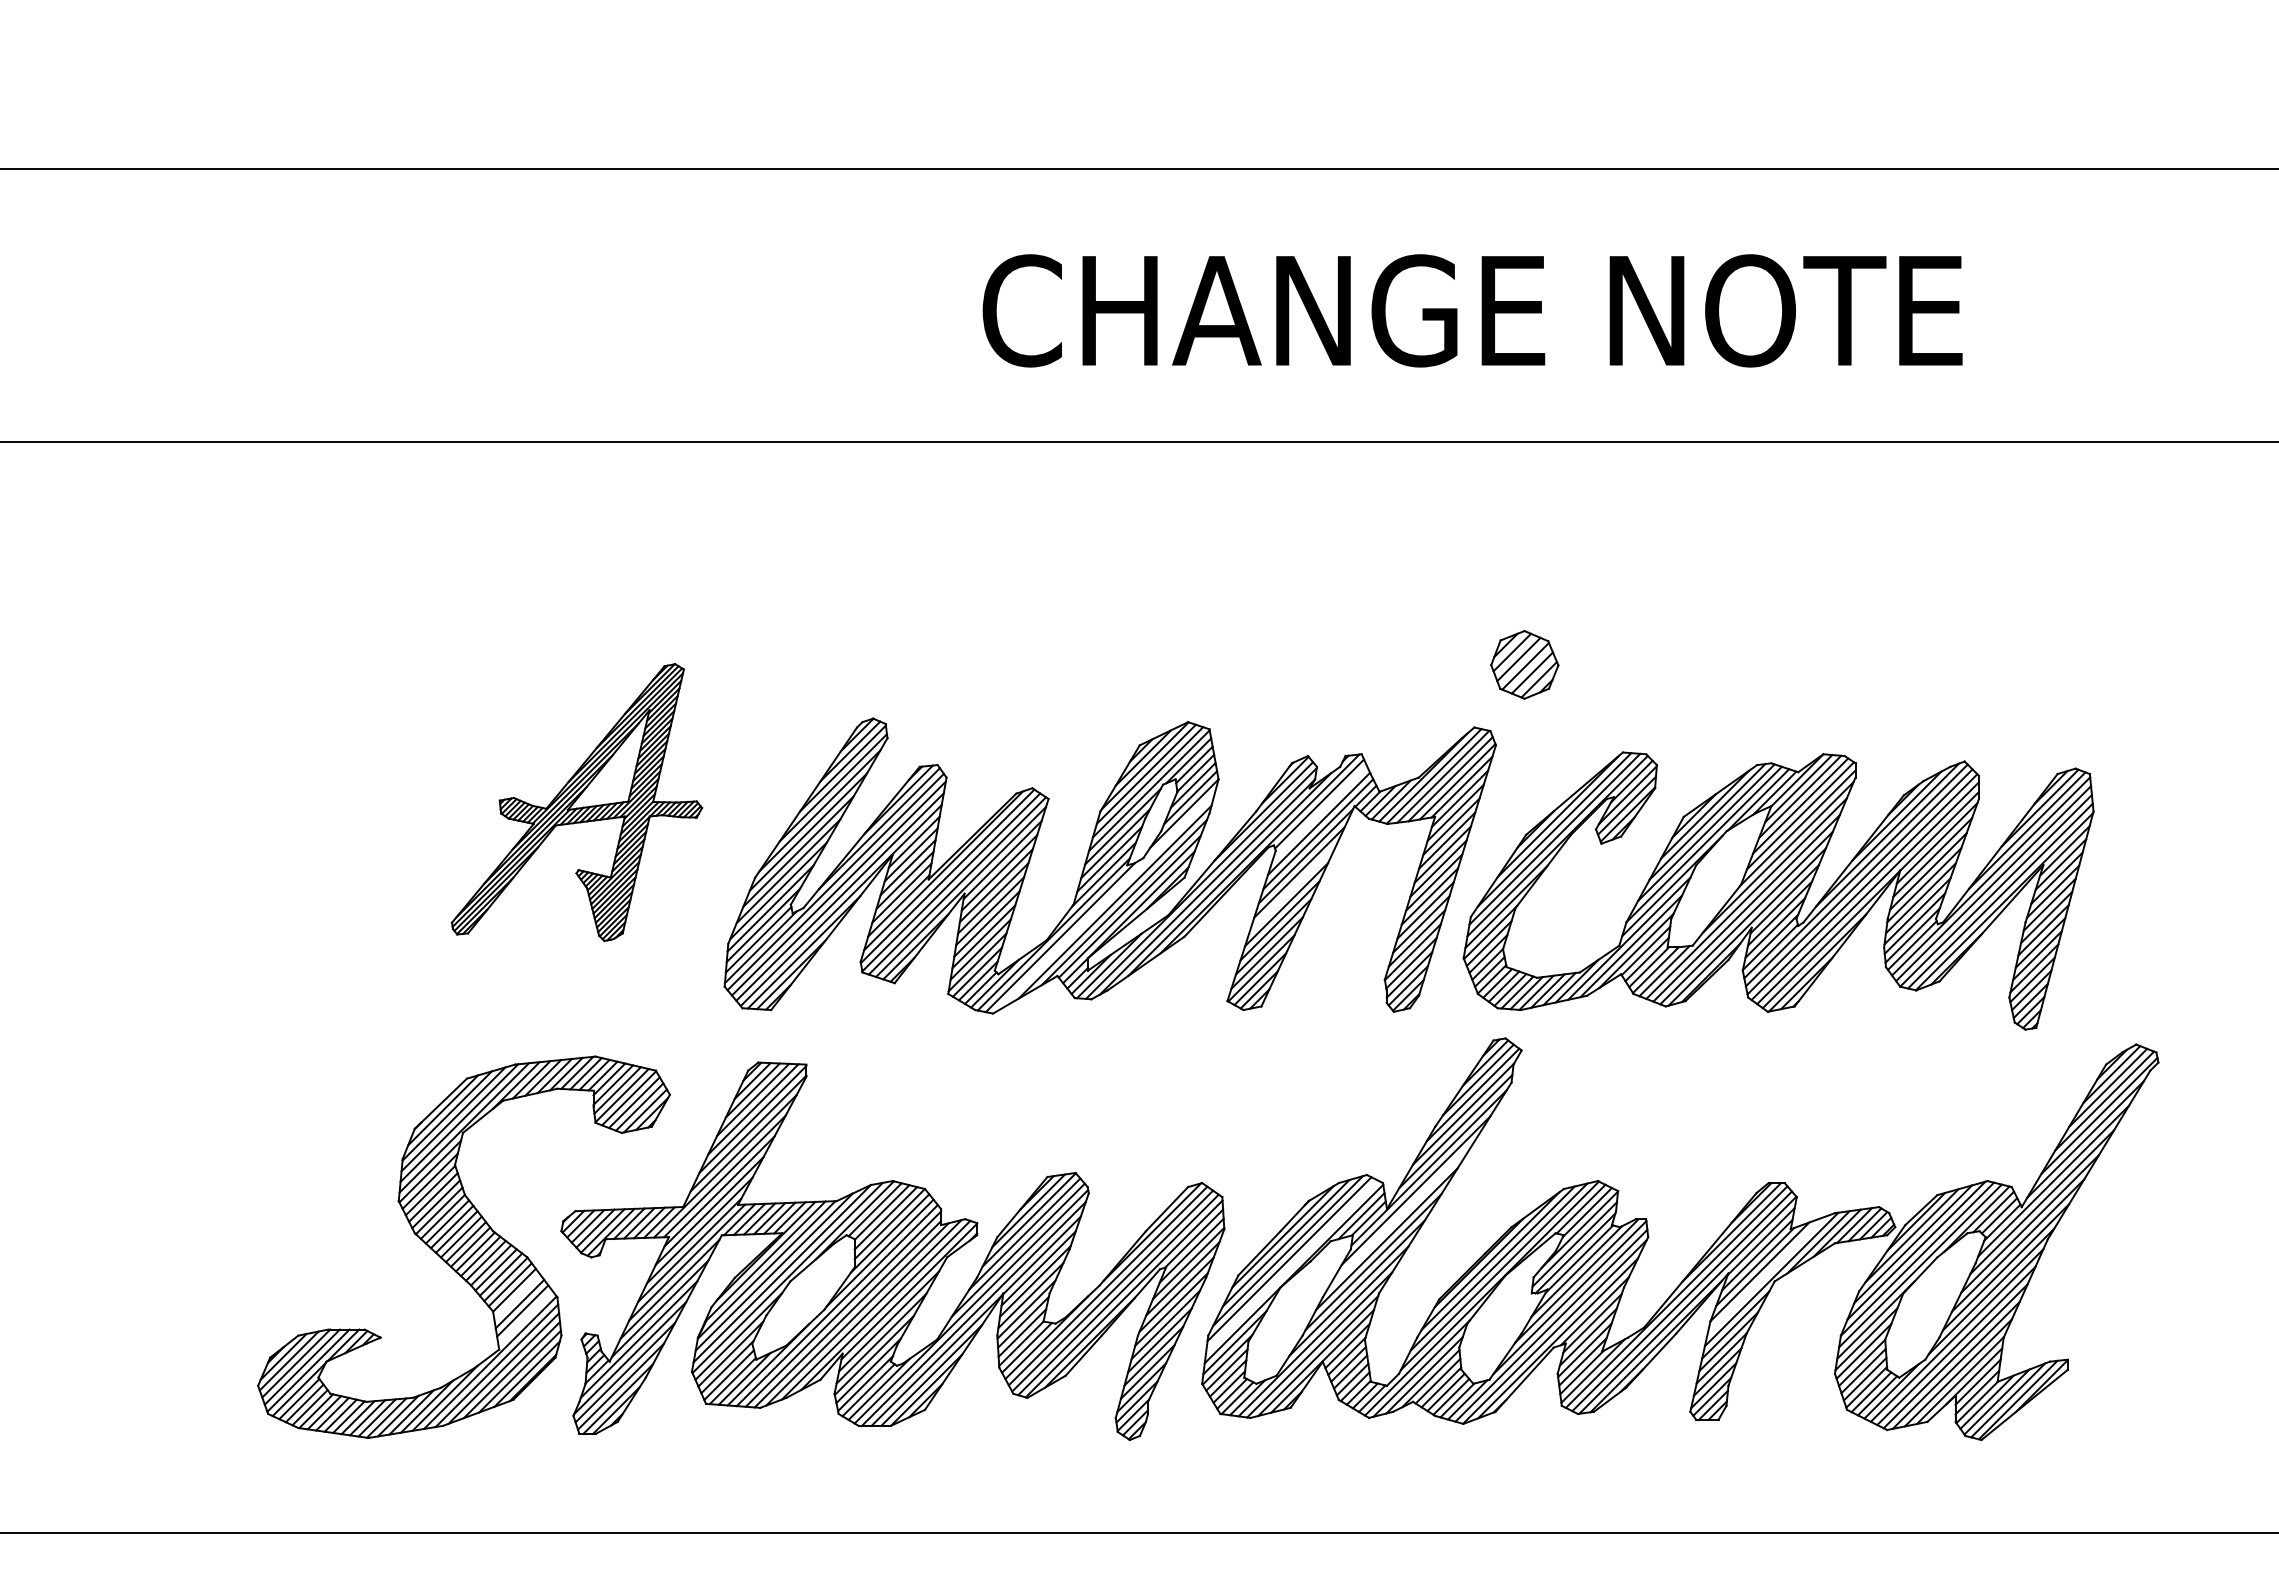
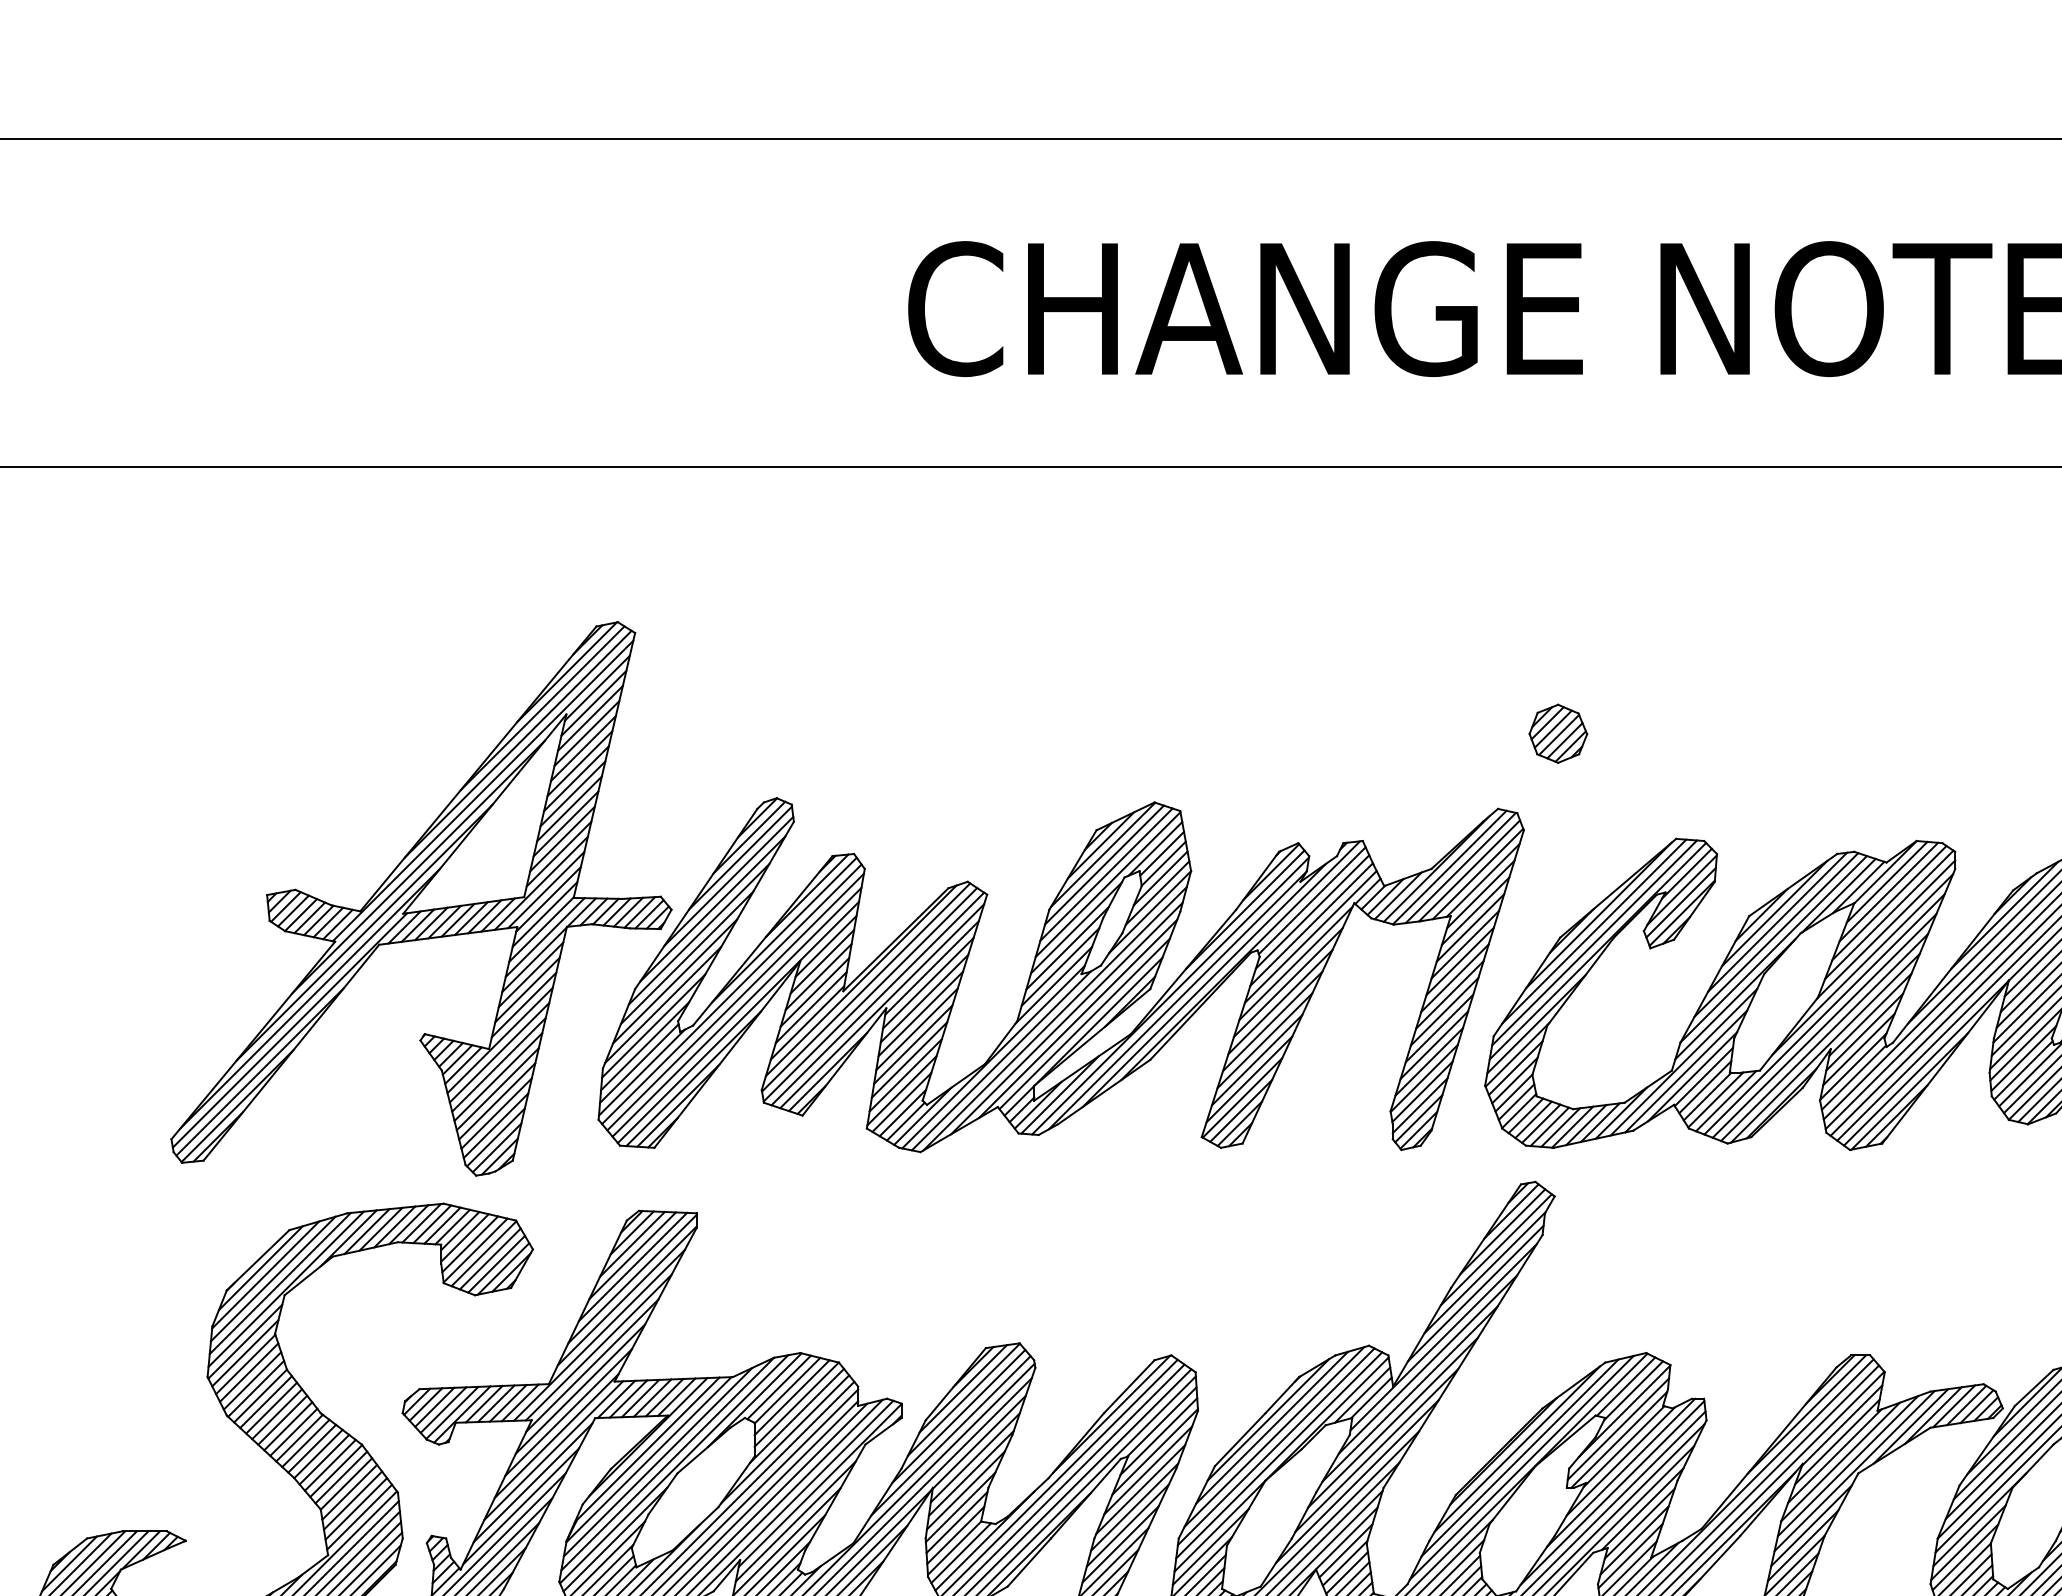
part: (1524, 664) -> (1558, 733), size x0.71
part: (576, 802) -> (420, 898), size x1.67
line: (1319, 813) -> (1312, 912), added
line: (1292, 888) -> (1279, 1002), added
line: (1105, 902) -> (1055, 1018), added
line: (1401, 1215) -> (1410, 1394), added
line: (1291, 1266) -> (1278, 1455), added
line: (1765, 1275) -> (1847, 1466), added
line: (517, 1296) -> (350, 1491), added
line: (525, 1317) -> (359, 1516), added

